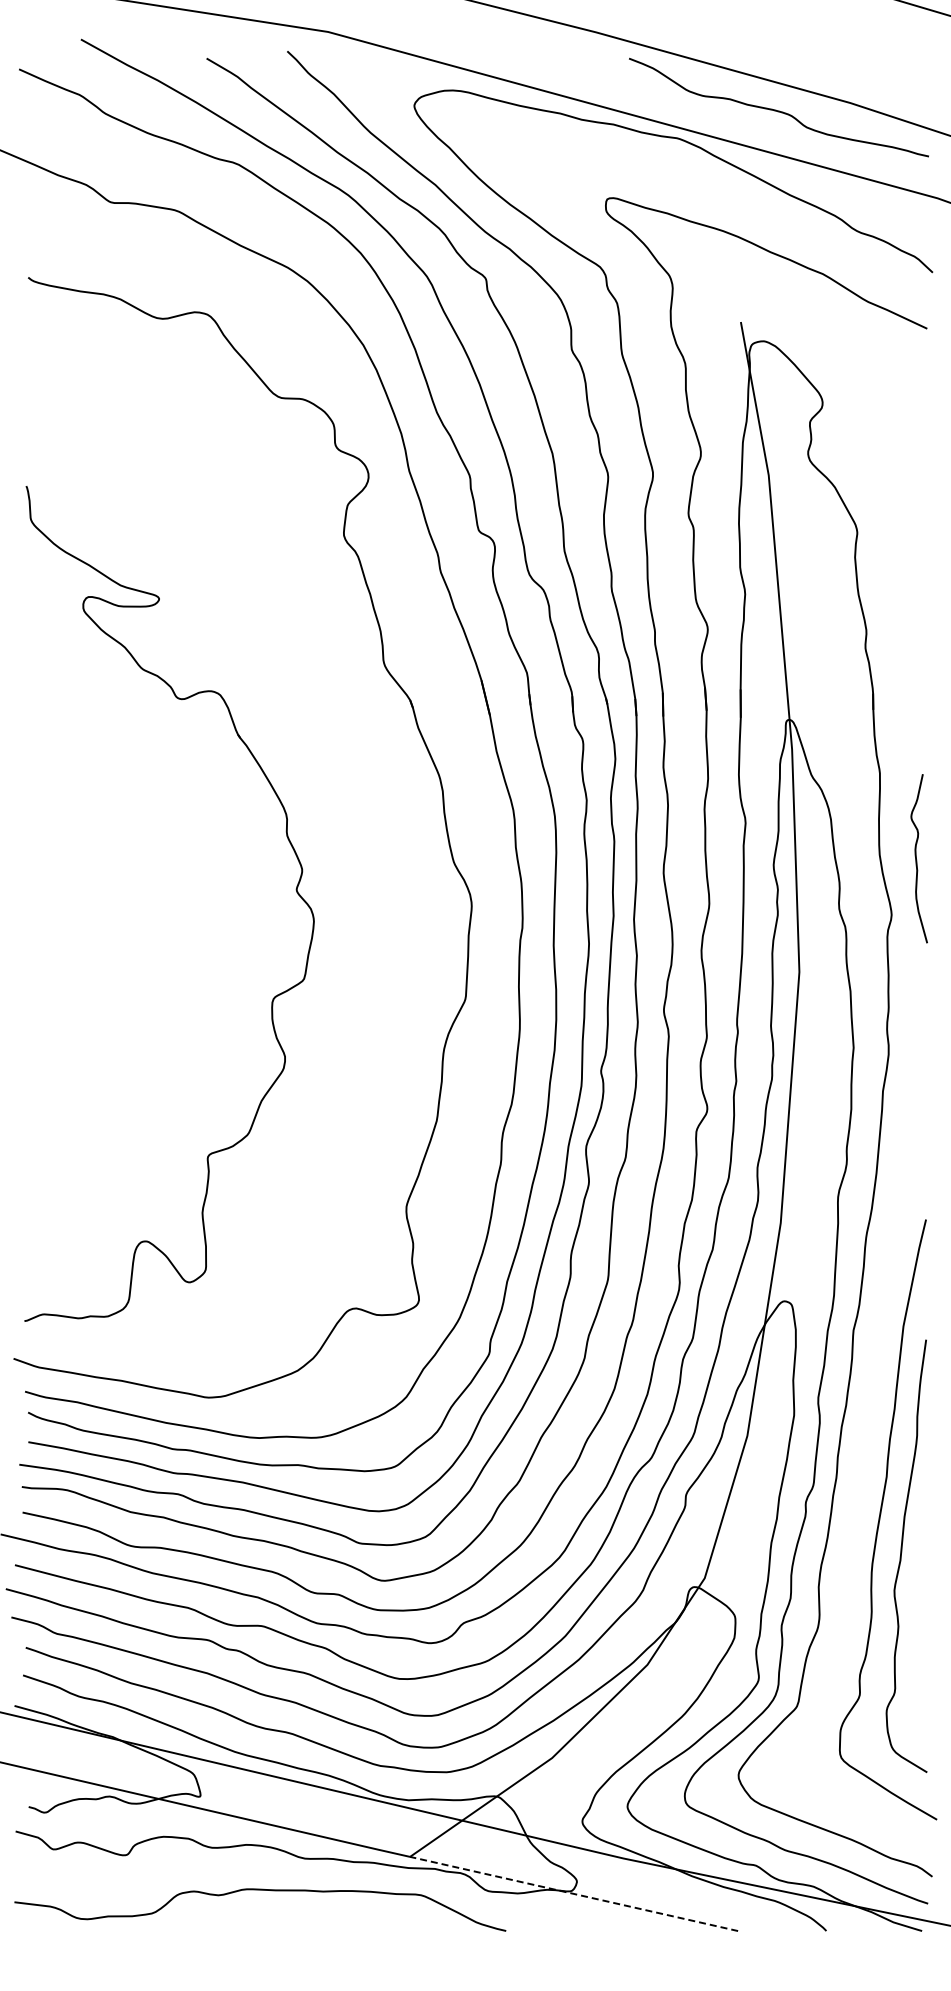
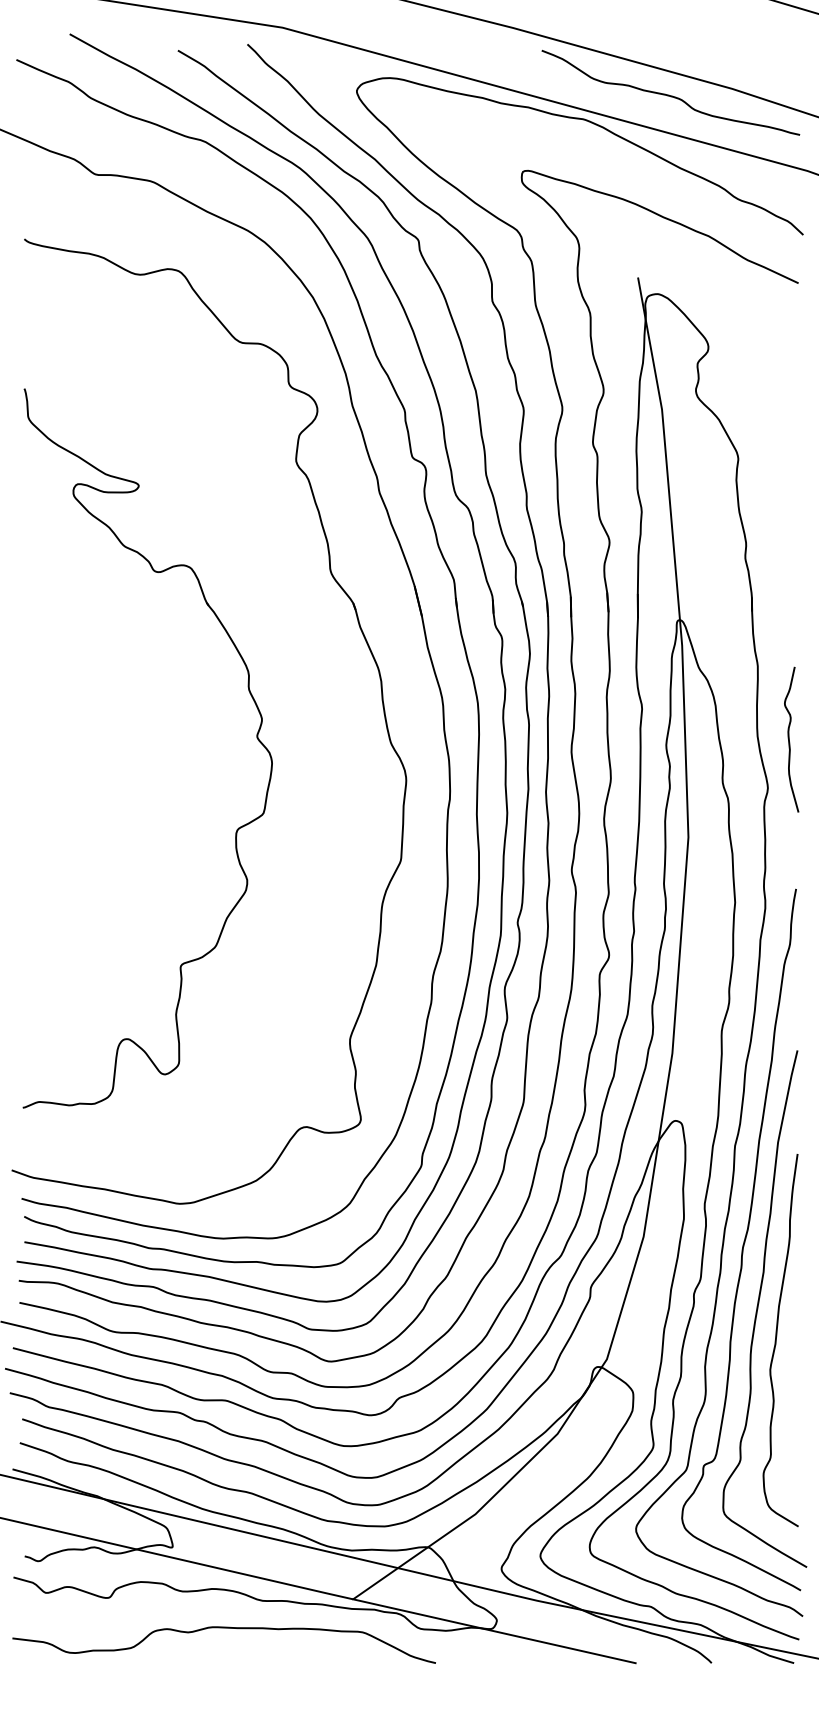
part: (295, 889) -> (256, 736), moved
curve: (863, 1441) -> (743, 1241), added
line: (573, 1893) -> (493, 1630), dashed -> solid

